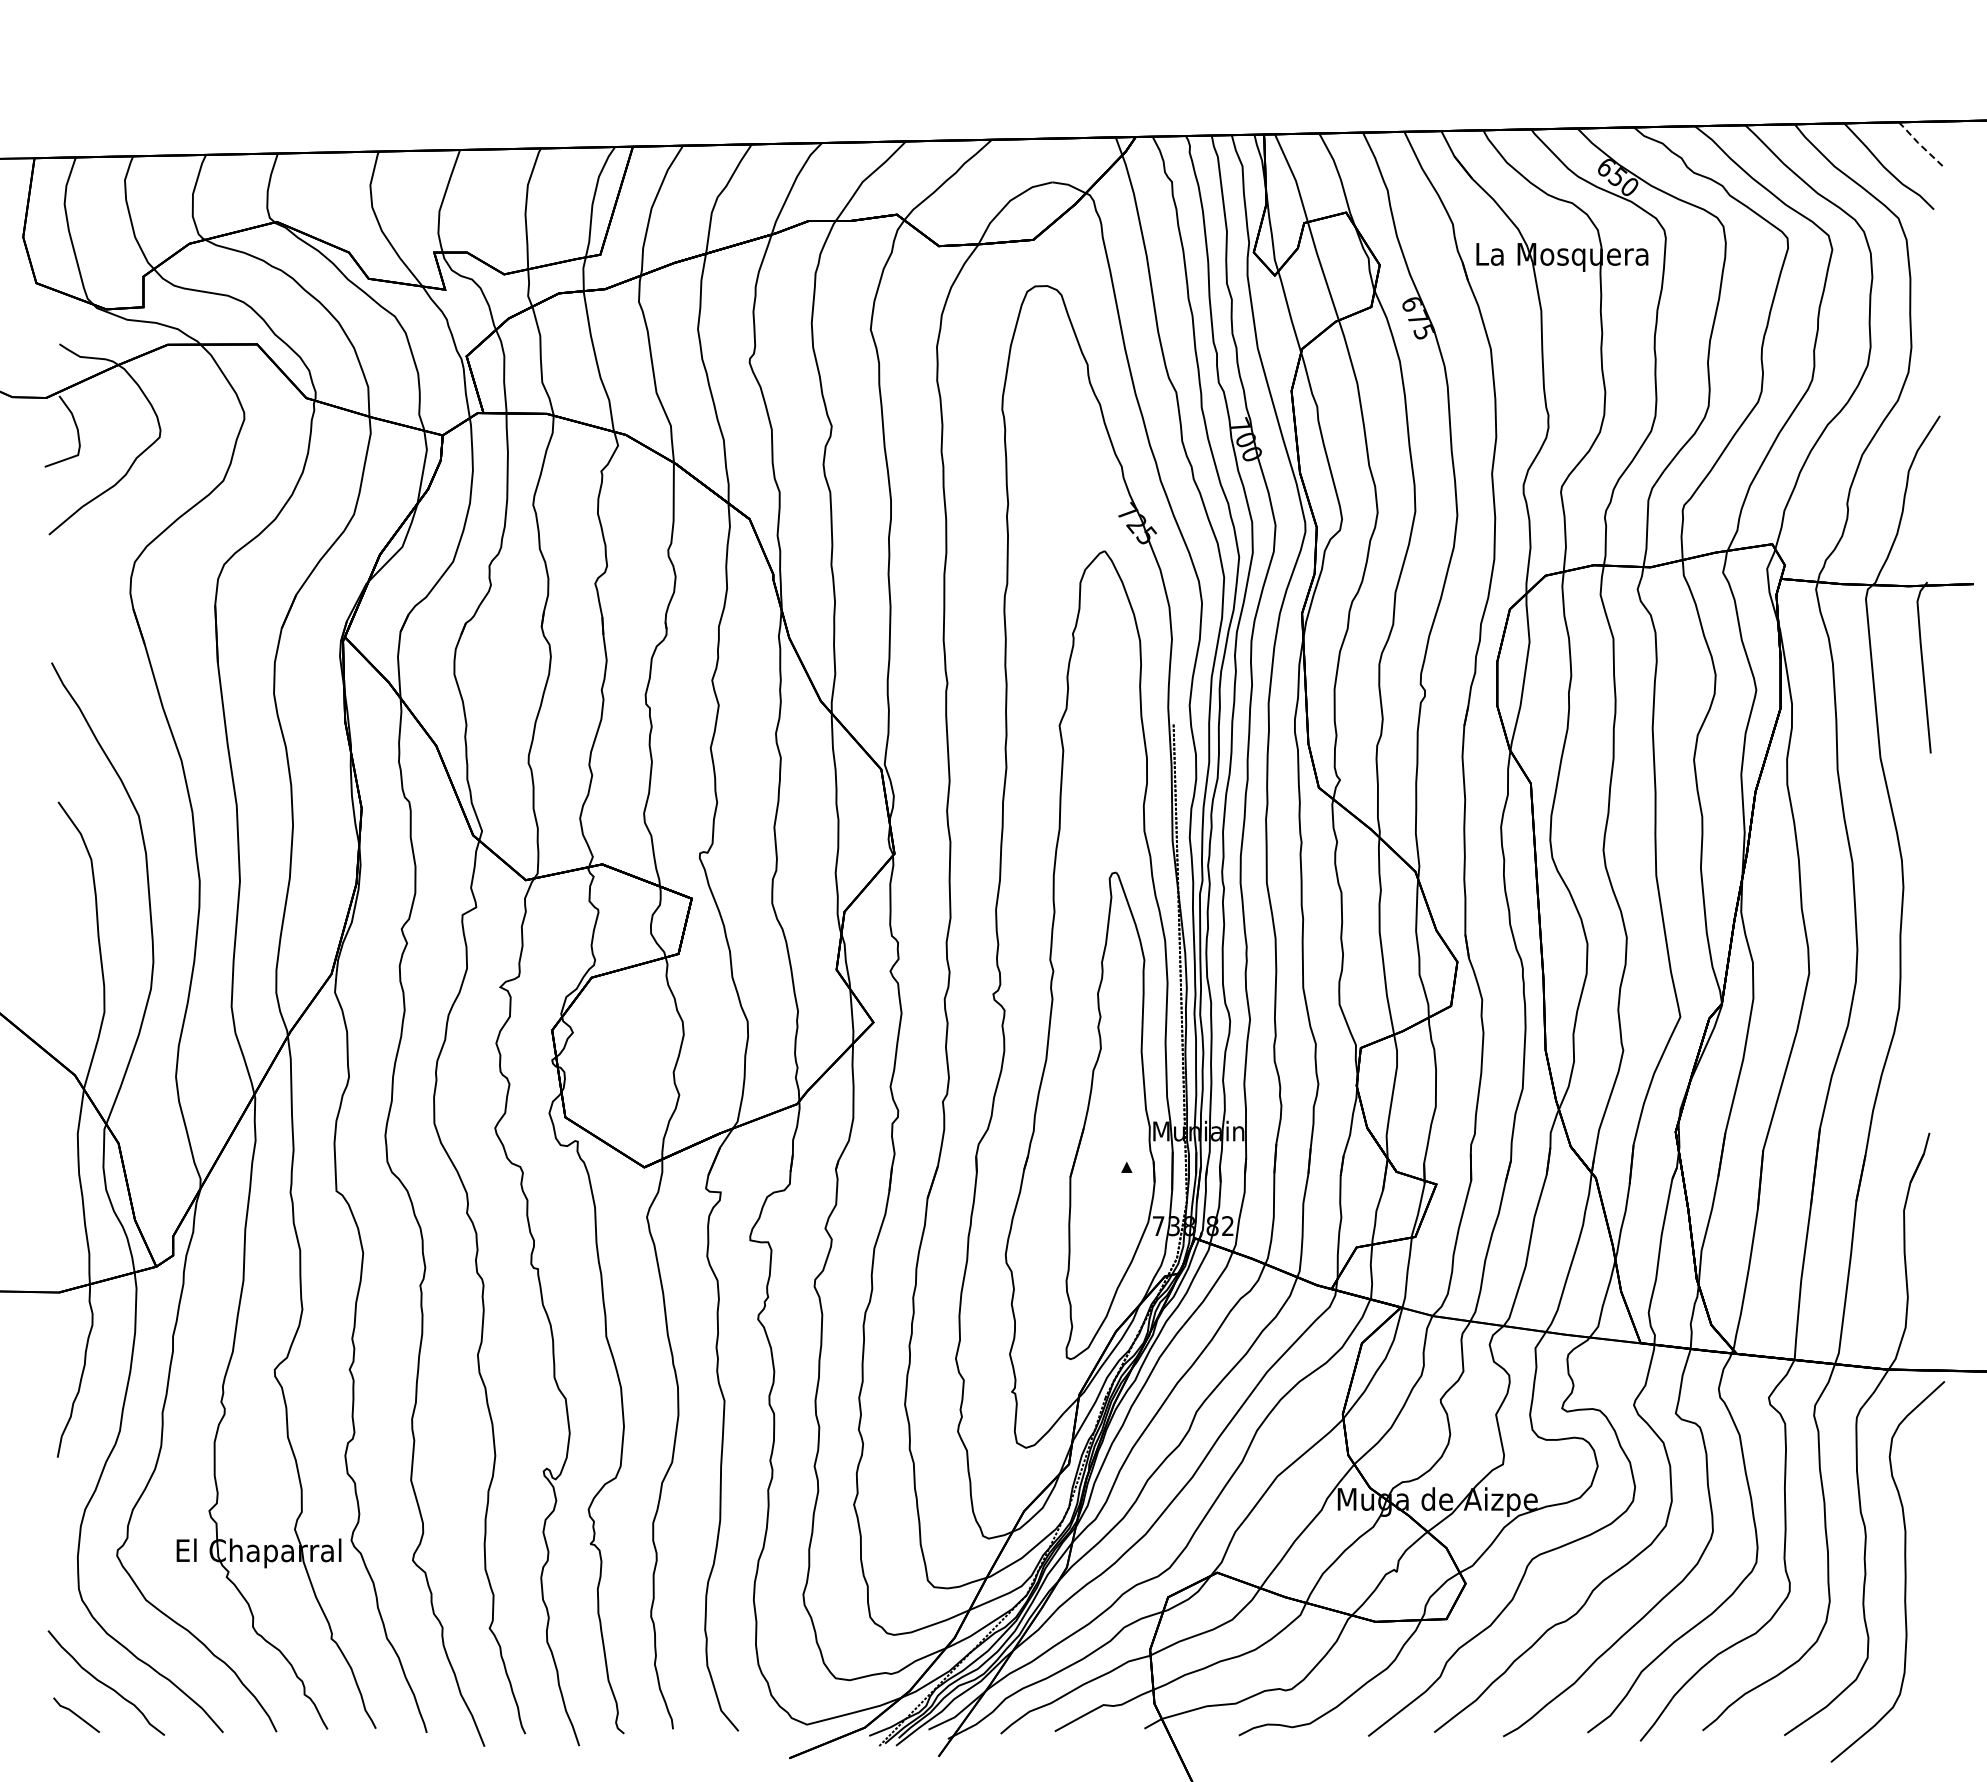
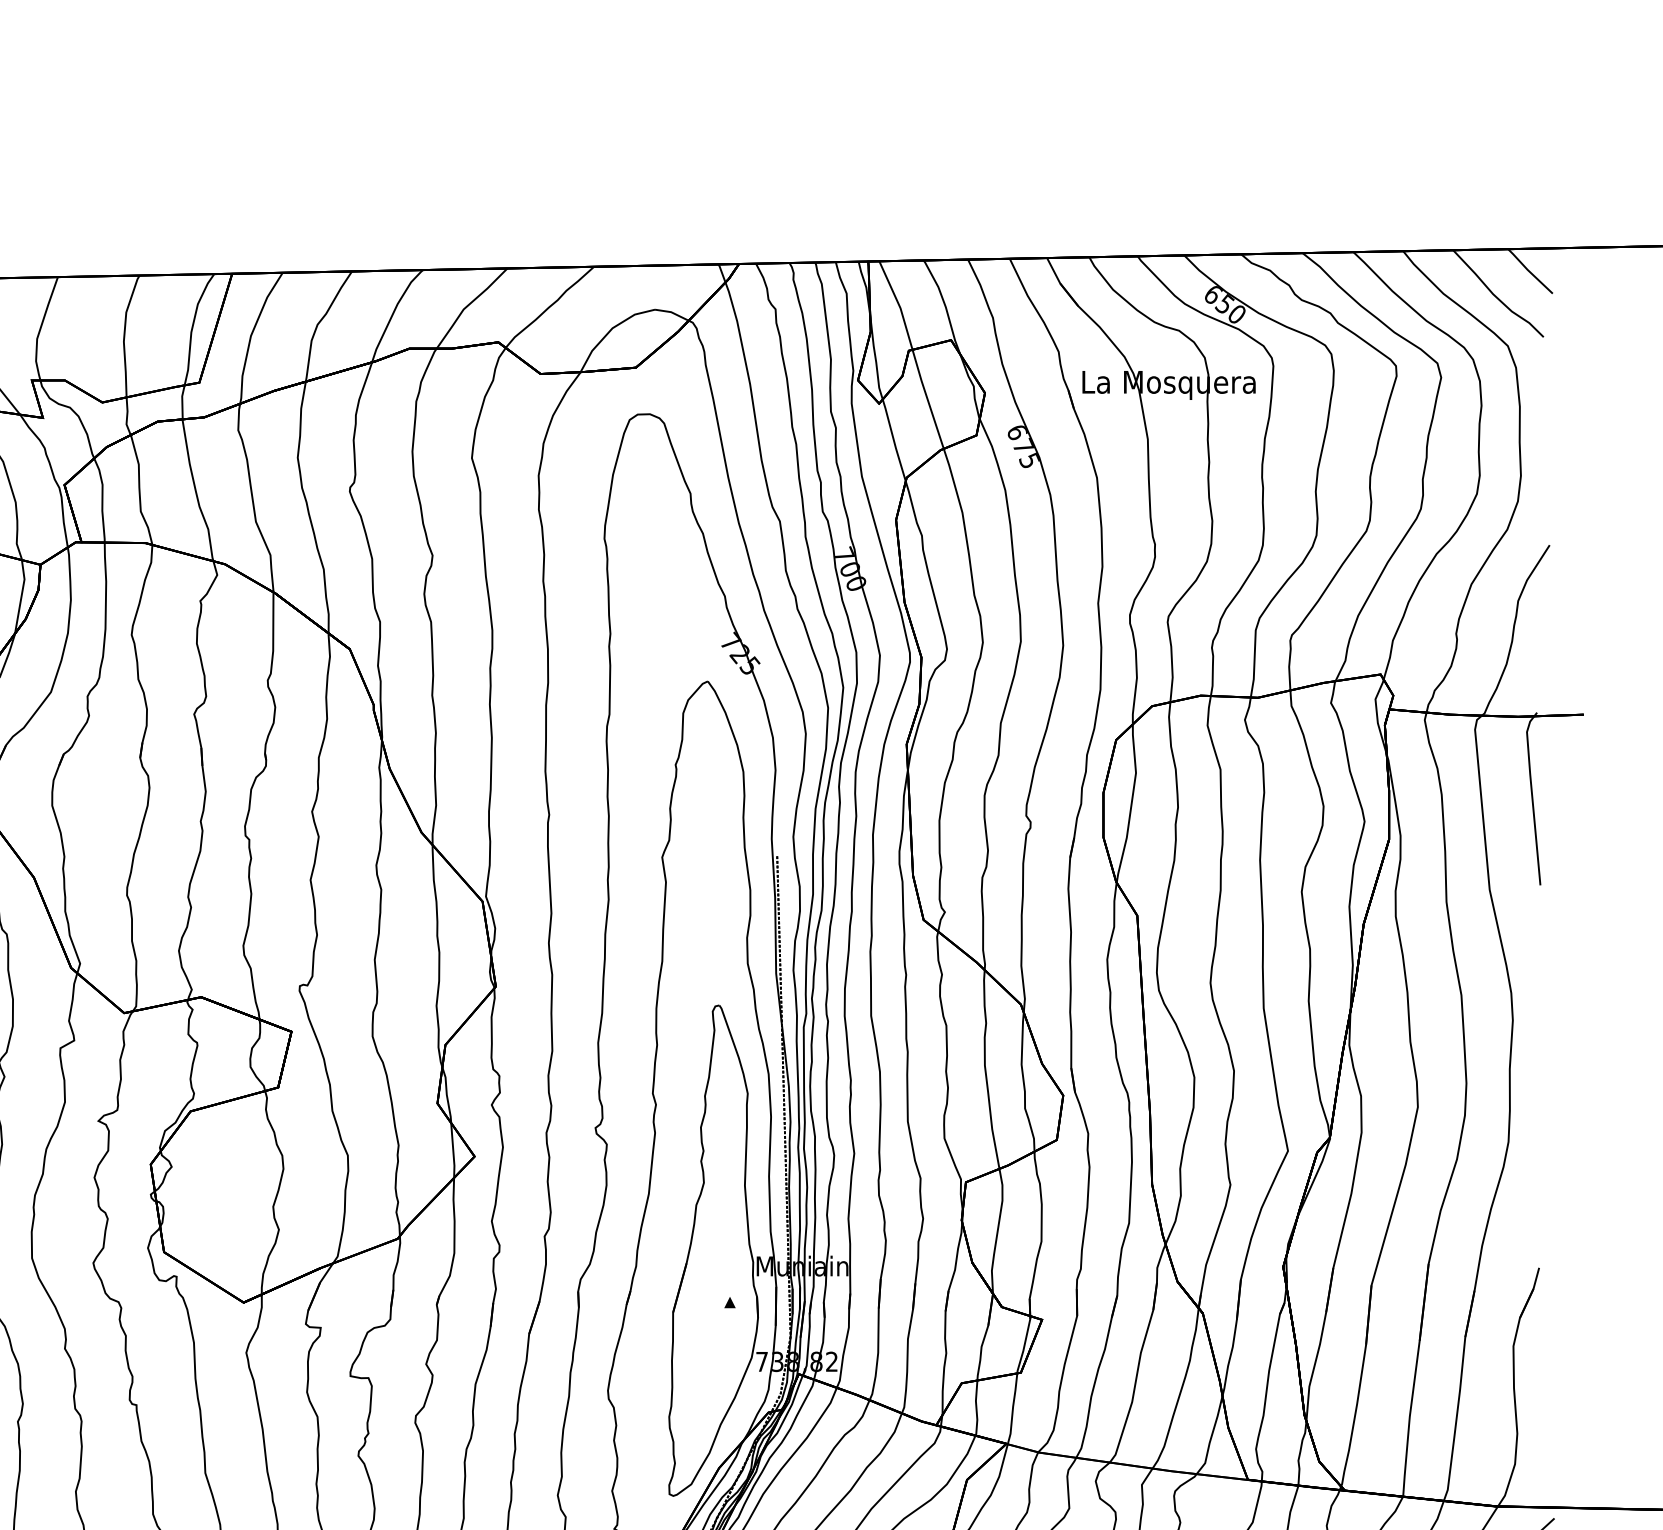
line: (1919, 144) -> (1529, 271), dashed -> solid

